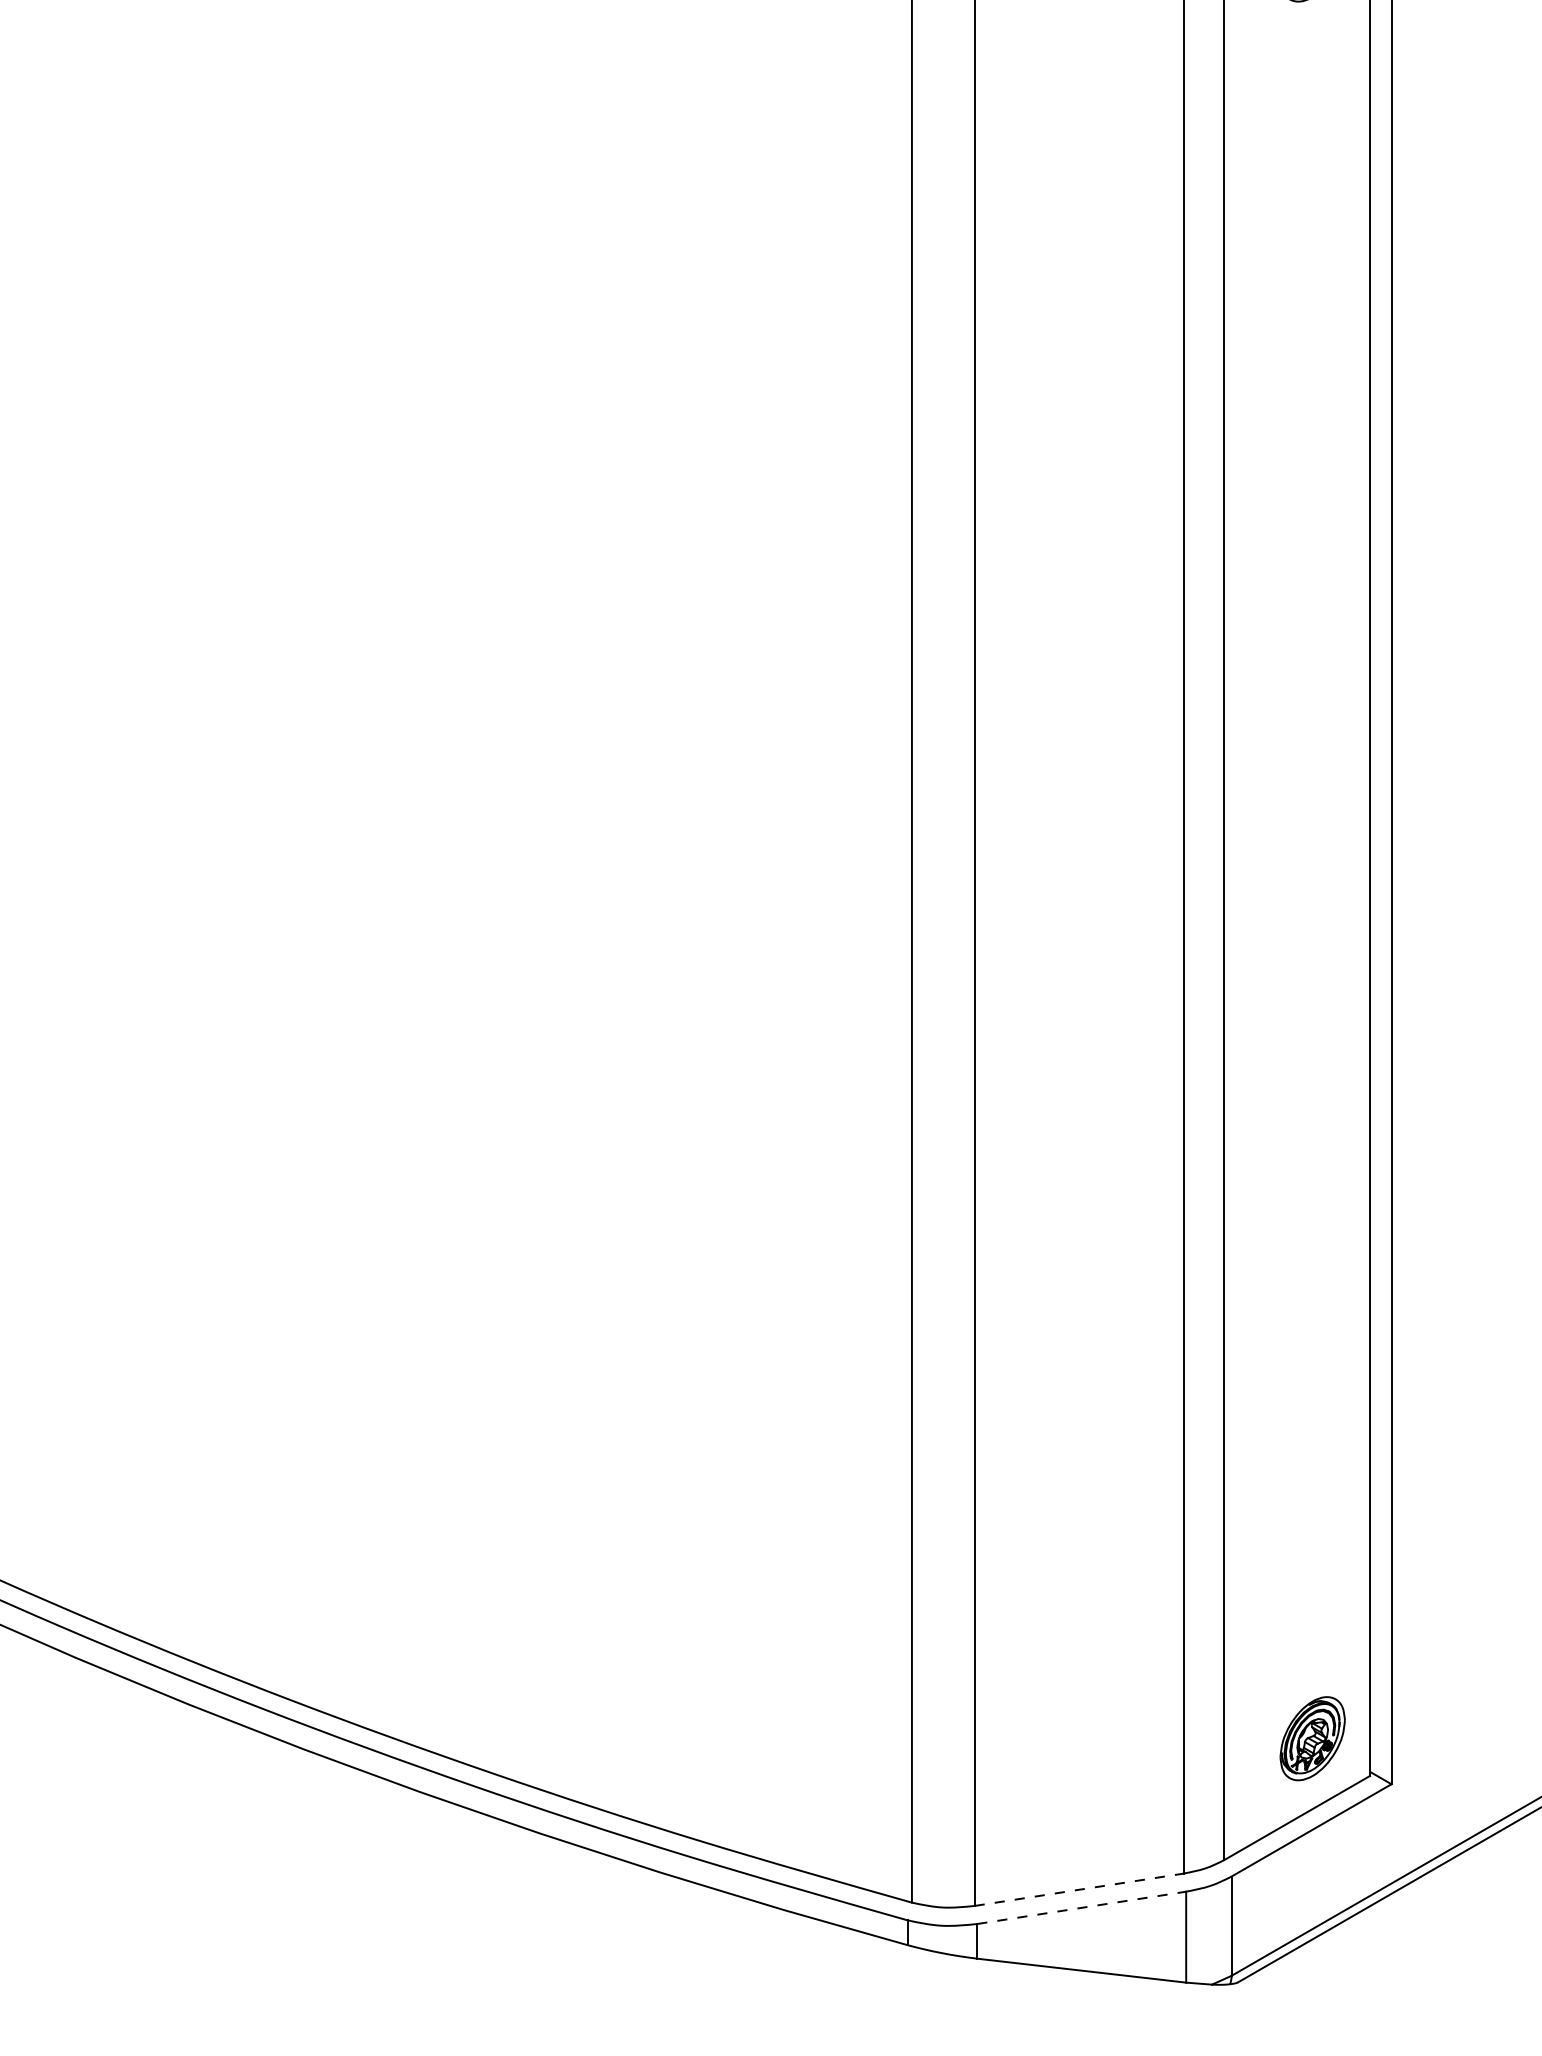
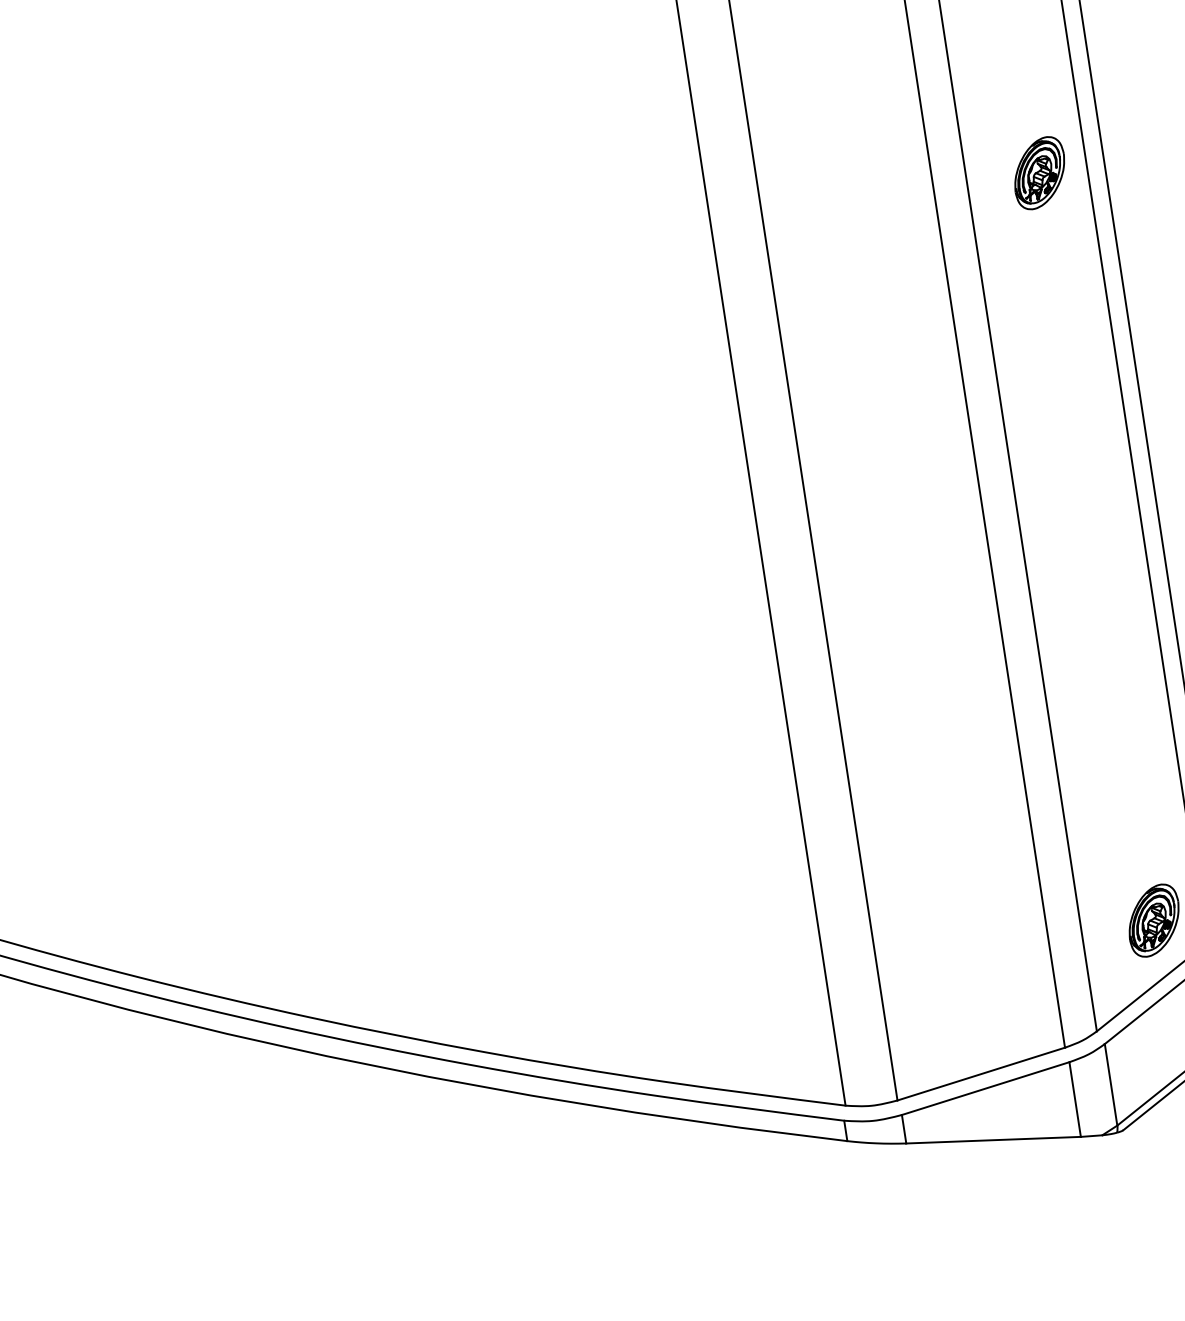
part: (1312, 828) -> (1039, 173), added
line: (1079, 1889) -> (981, 1073), dashed -> solid
line: (1081, 1907) -> (985, 1088), dashed -> solid

